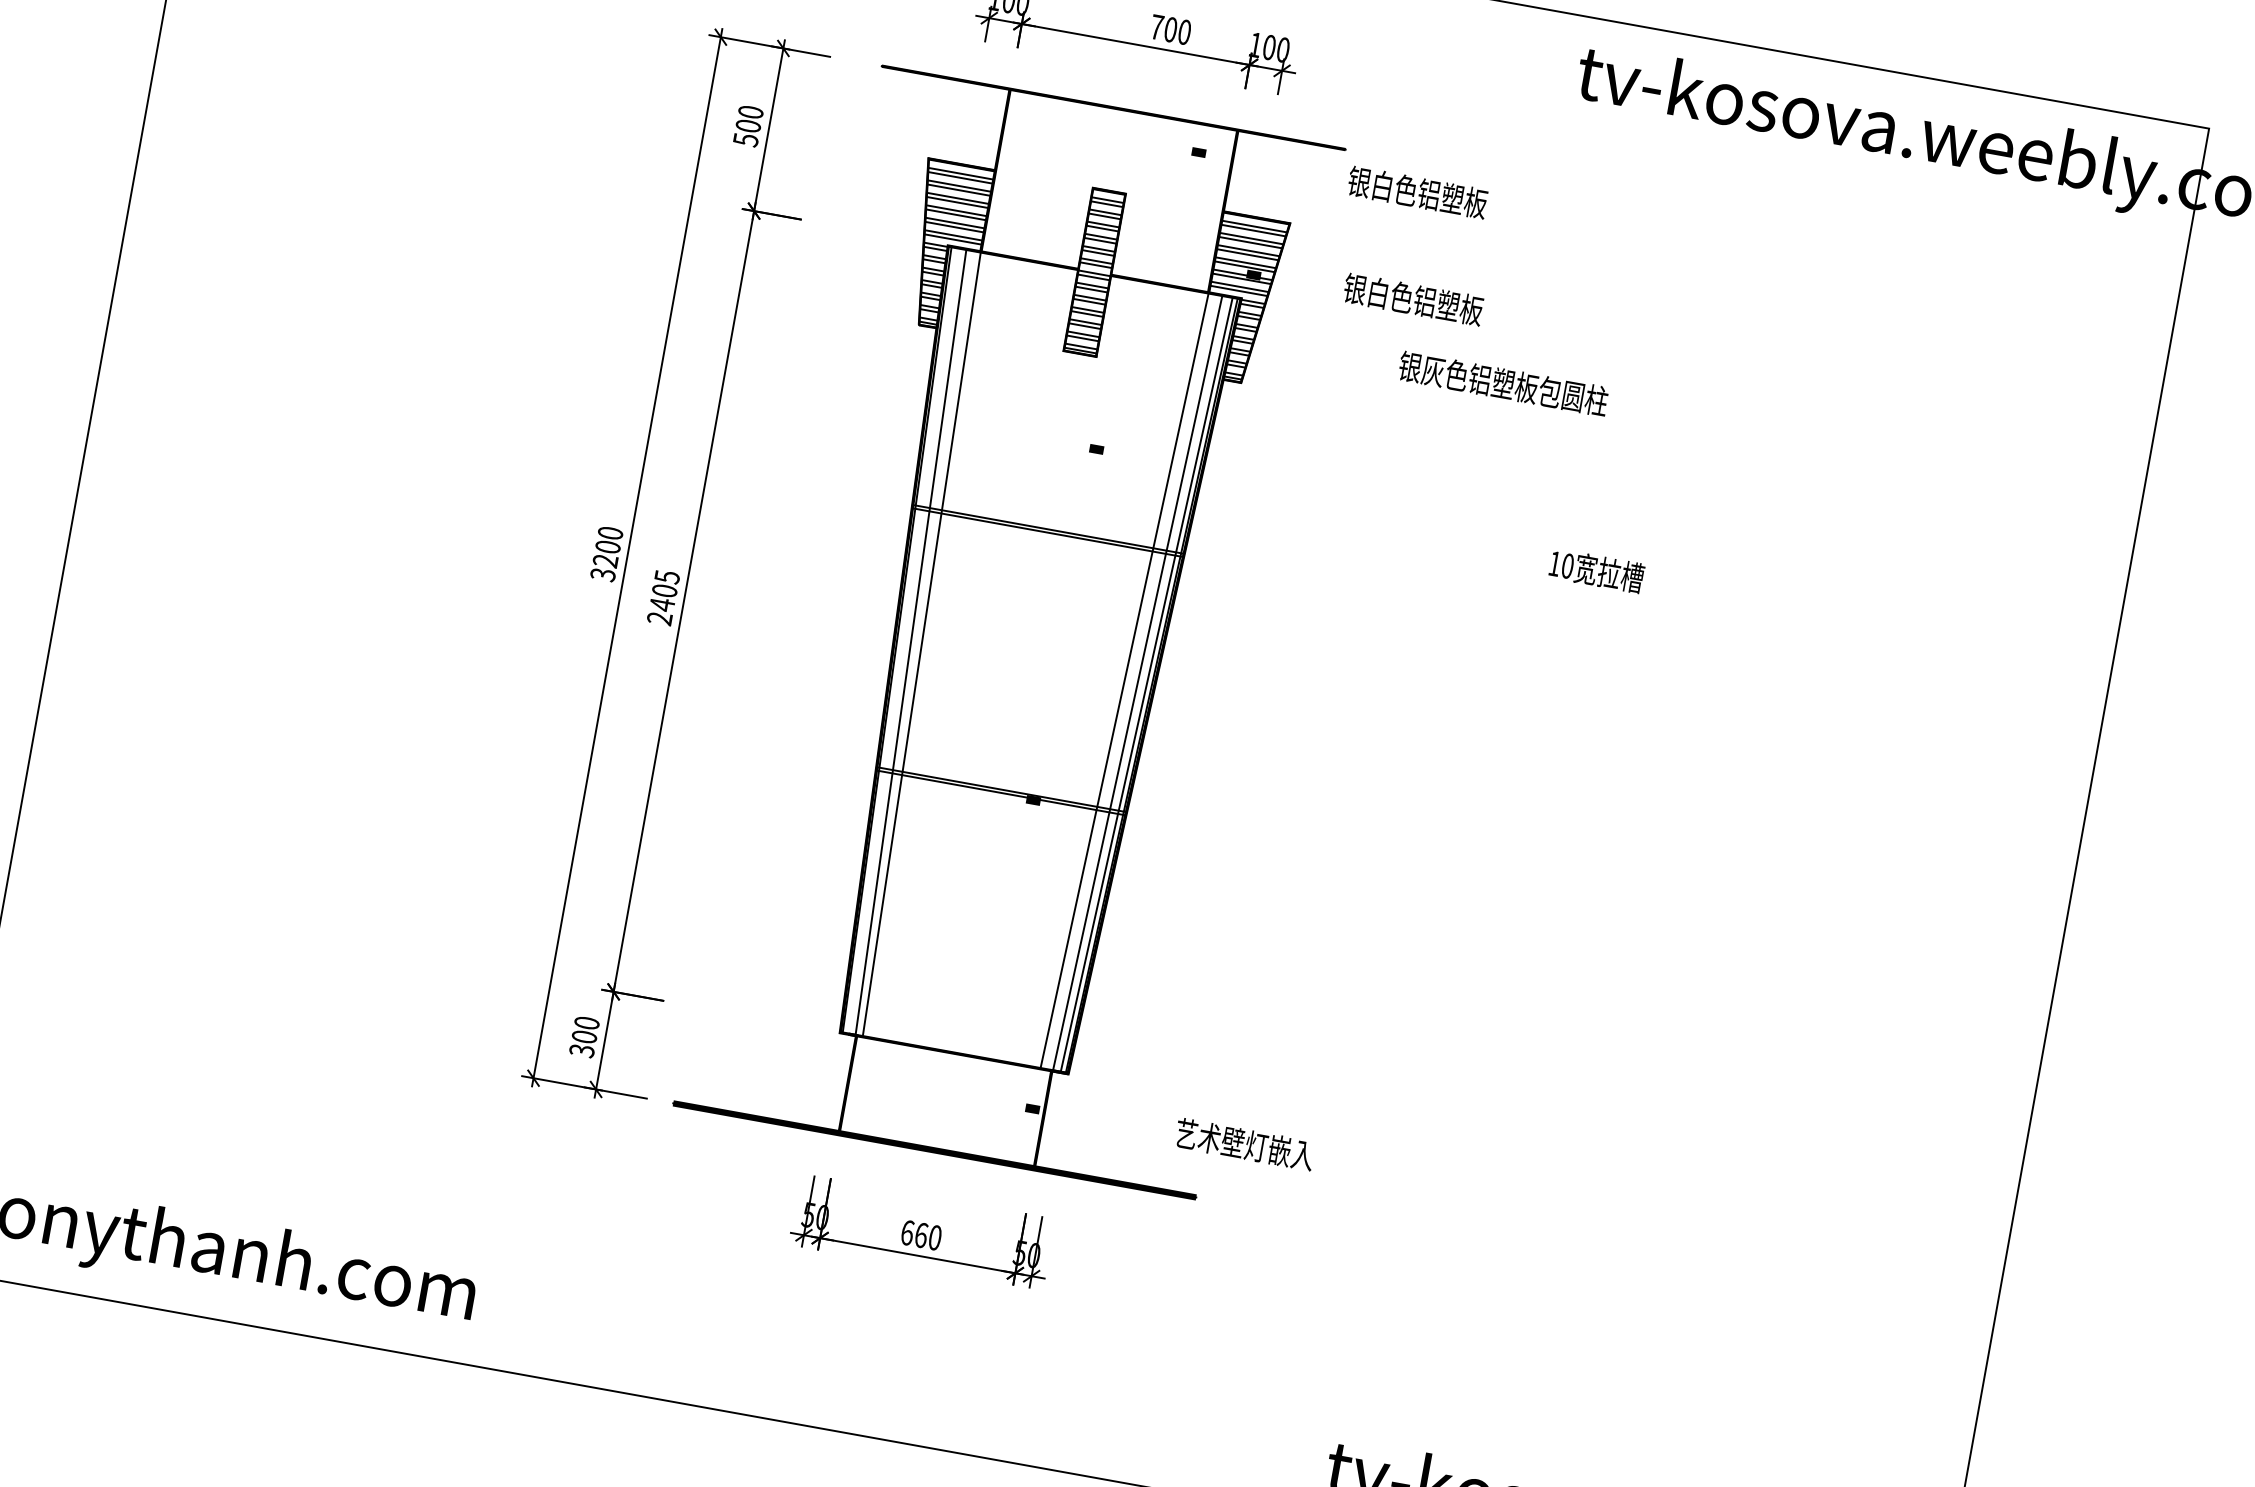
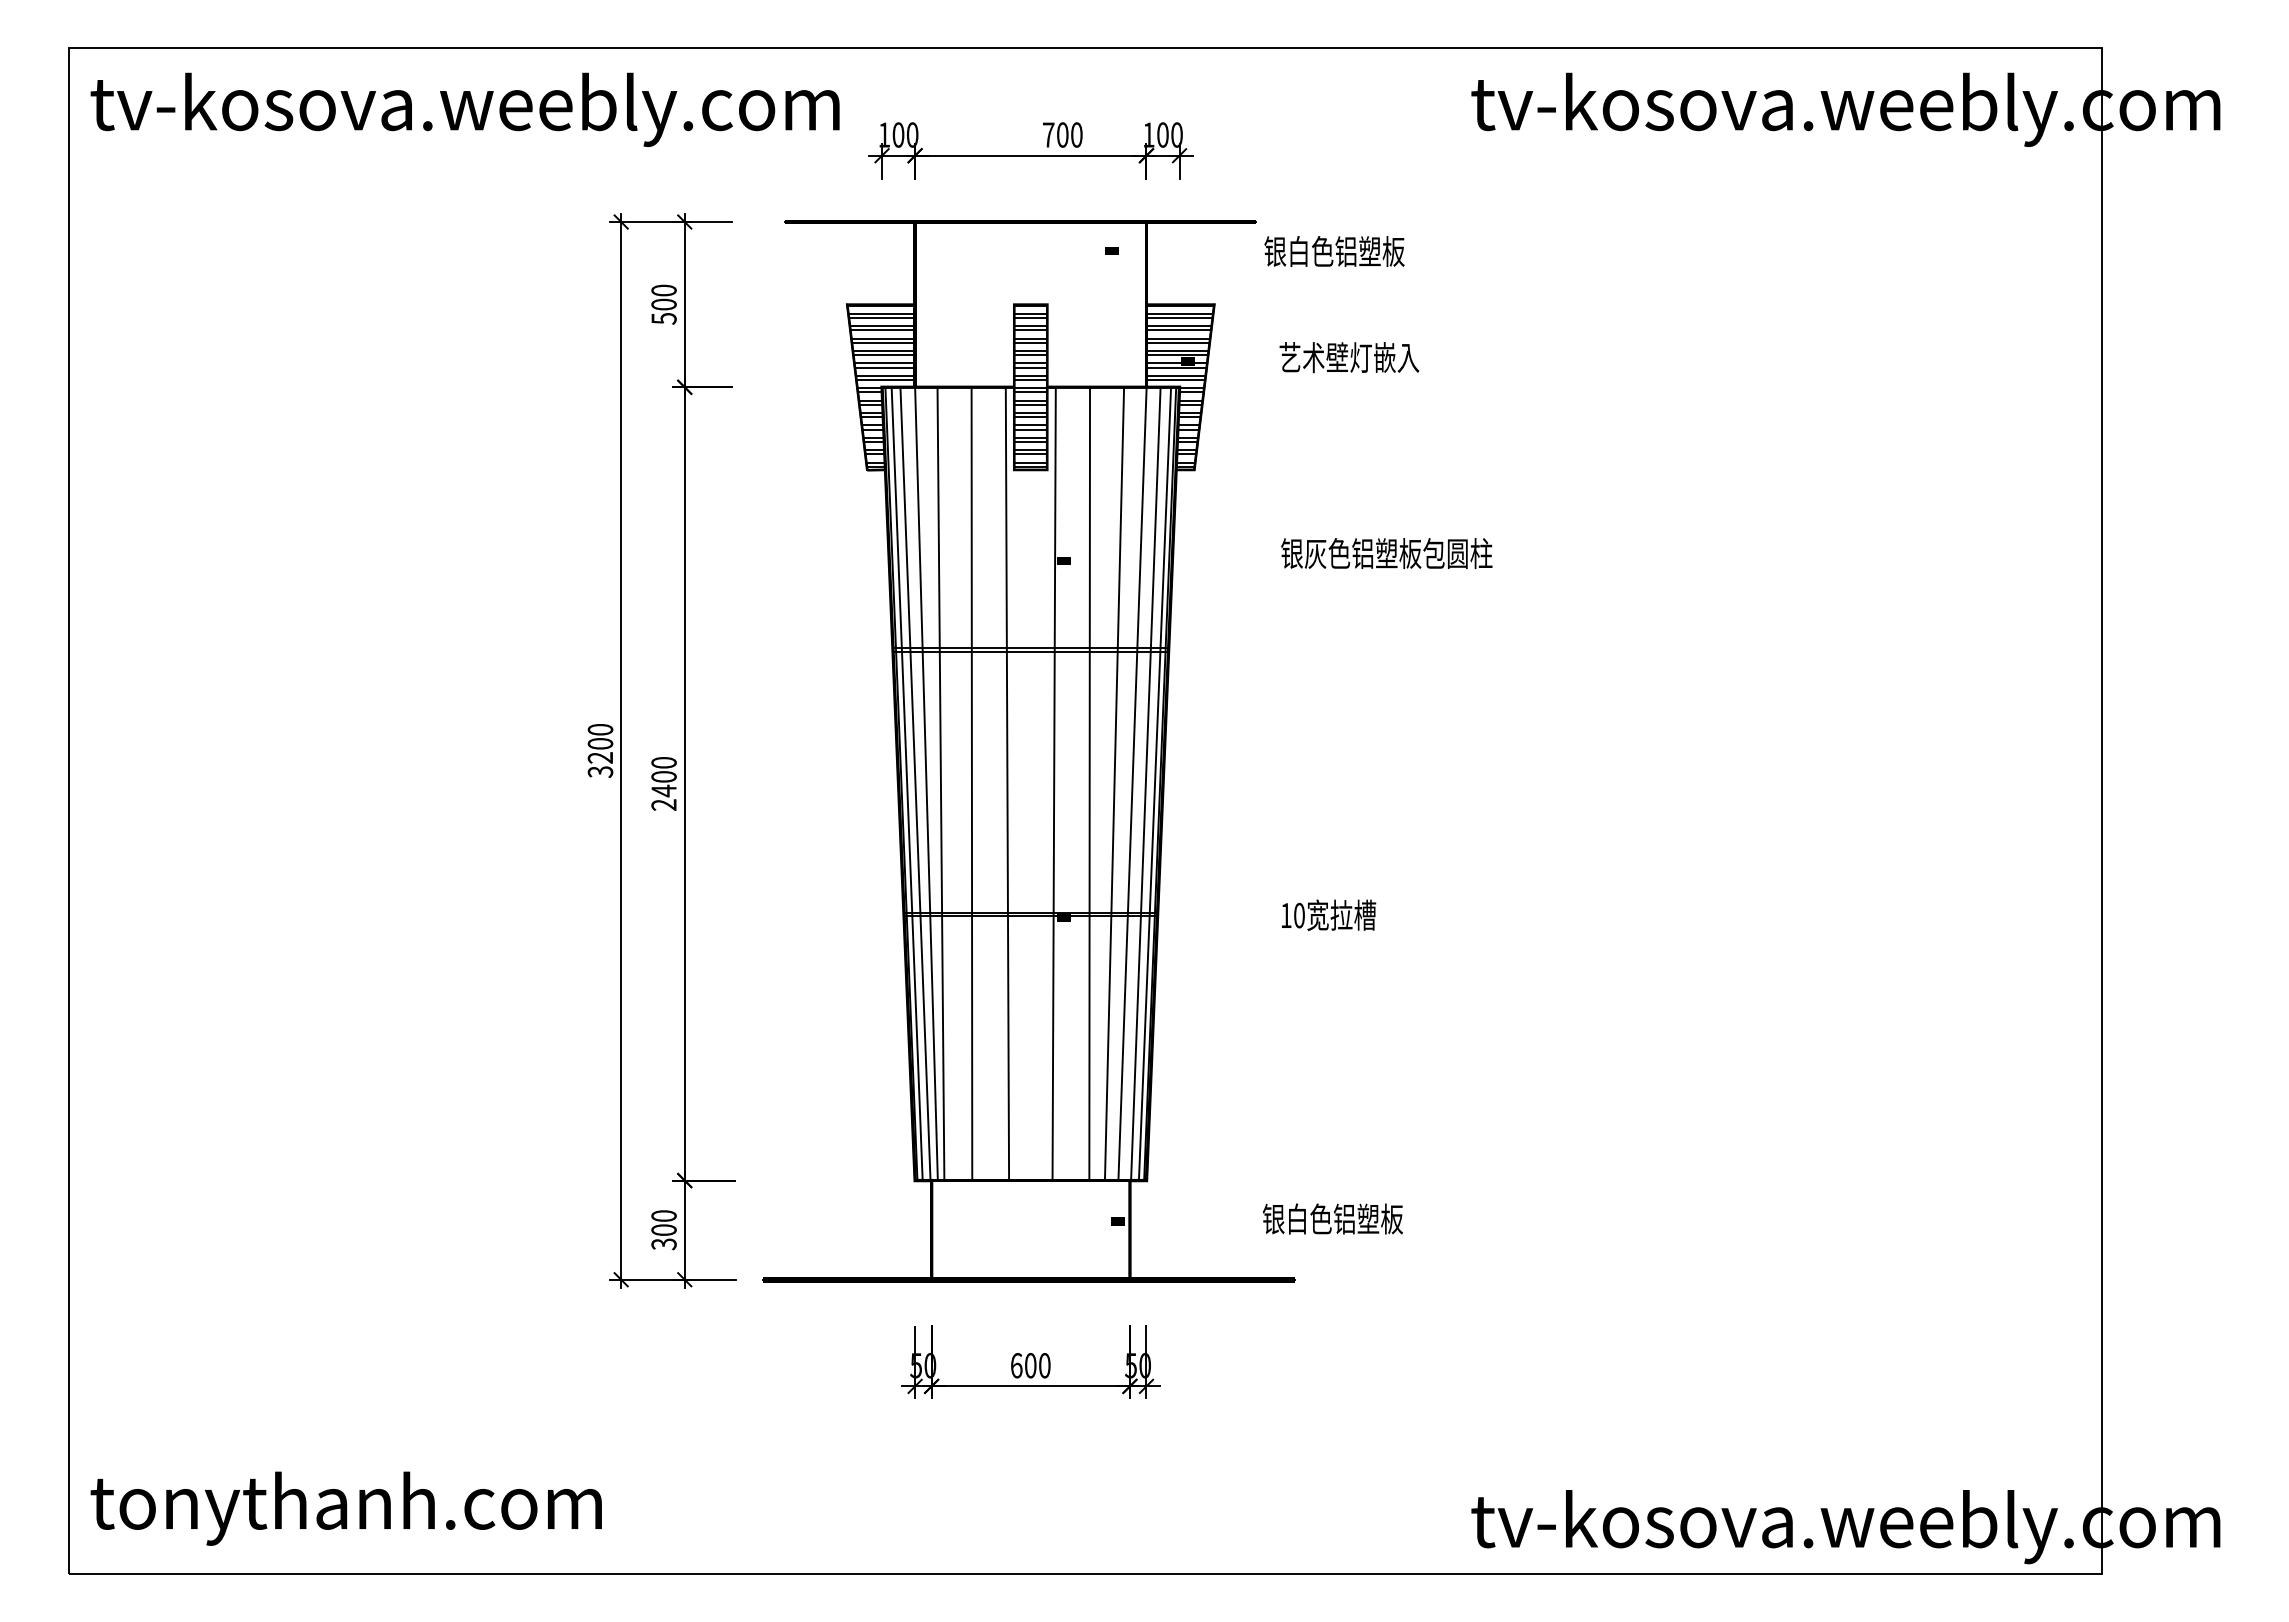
text: (1413, 299) -> (1349, 357), 银白色铝塑板 -> 艺术壁灯嵌入
text: (1503, 383) -> (1386, 553), moved
text: (1597, 570) -> (1329, 914), moved
text: (666, 576) -> (663, 762), 2405 -> 2400
line: (902, 640) -> (906, 783), added
line: (935, 646) -> (940, 783), added
line: (966, 651) -> (971, 783), added
line: (1001, 658) -> (1007, 783), added
line: (1046, 666) -> (1053, 783), added
line: (1082, 672) -> (1089, 783), added
line: (1106, 677) -> (1114, 783), added
text: (1244, 1143) -> (1332, 1218), 艺术壁灯嵌入 -> 银白色铝塑板
text: (921, 1235) -> (1030, 1365), 660 -> 600

